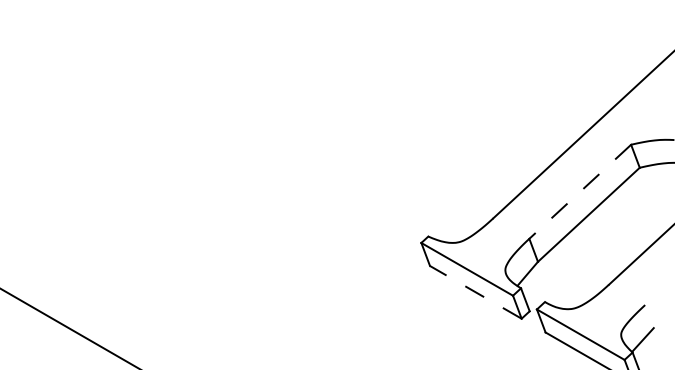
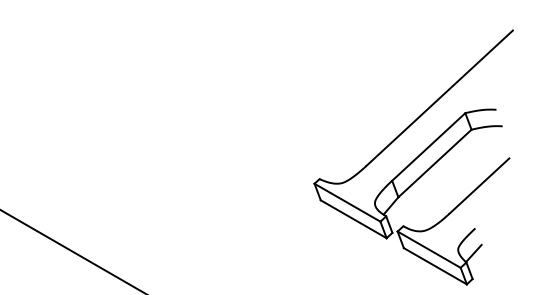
line: (579, 191) -> (428, 146), dashed -> solid
line: (475, 292) -> (353, 219), dashed -> solid

